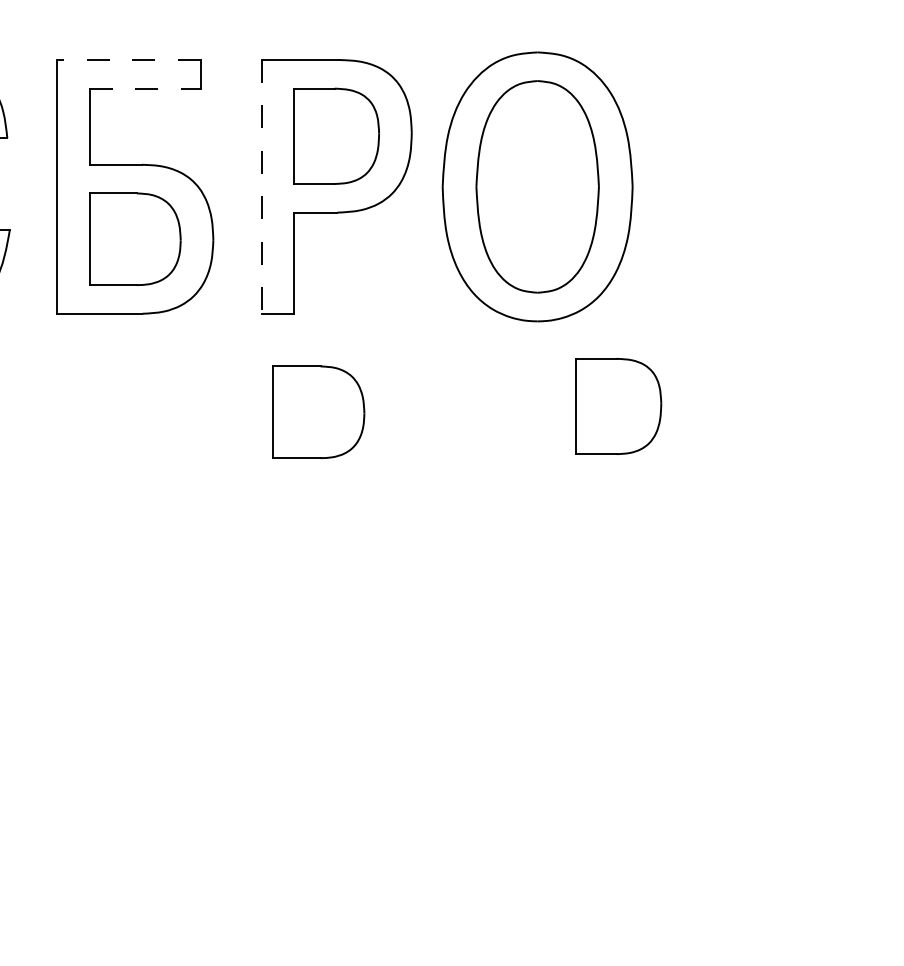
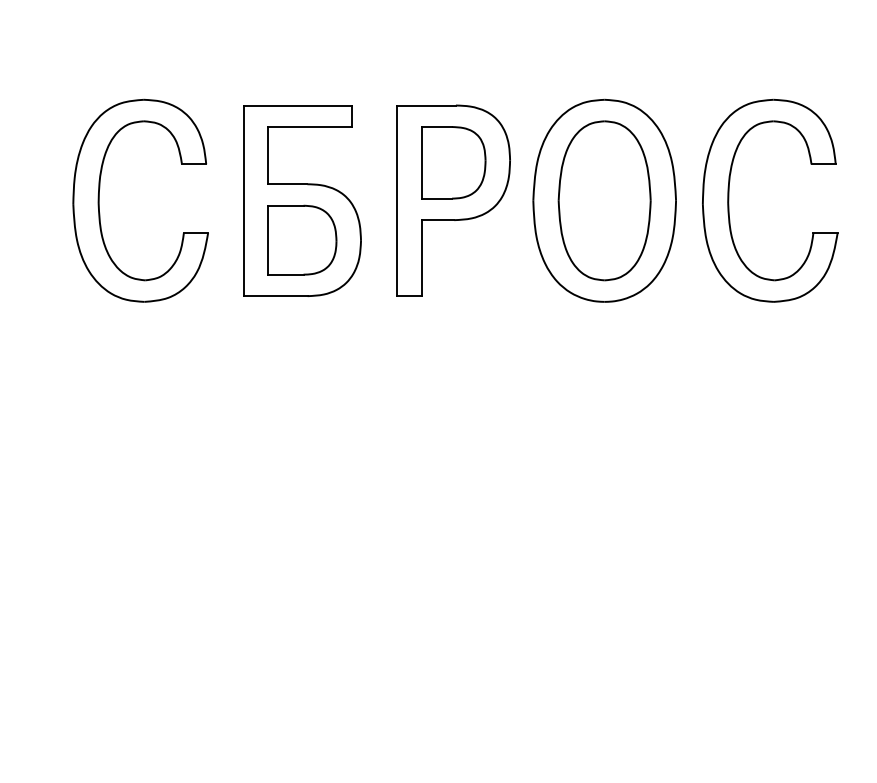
line: (128, 60) -> (297, 105), dashed -> solid
line: (144, 89) -> (309, 127), dashed -> solid
part: (703, 186) -> (729, 200), added
line: (261, 187) -> (397, 201), dashed -> solid
part: (618, 406) -> (665, 365), removed
part: (319, 411) -> (440, 369), removed

